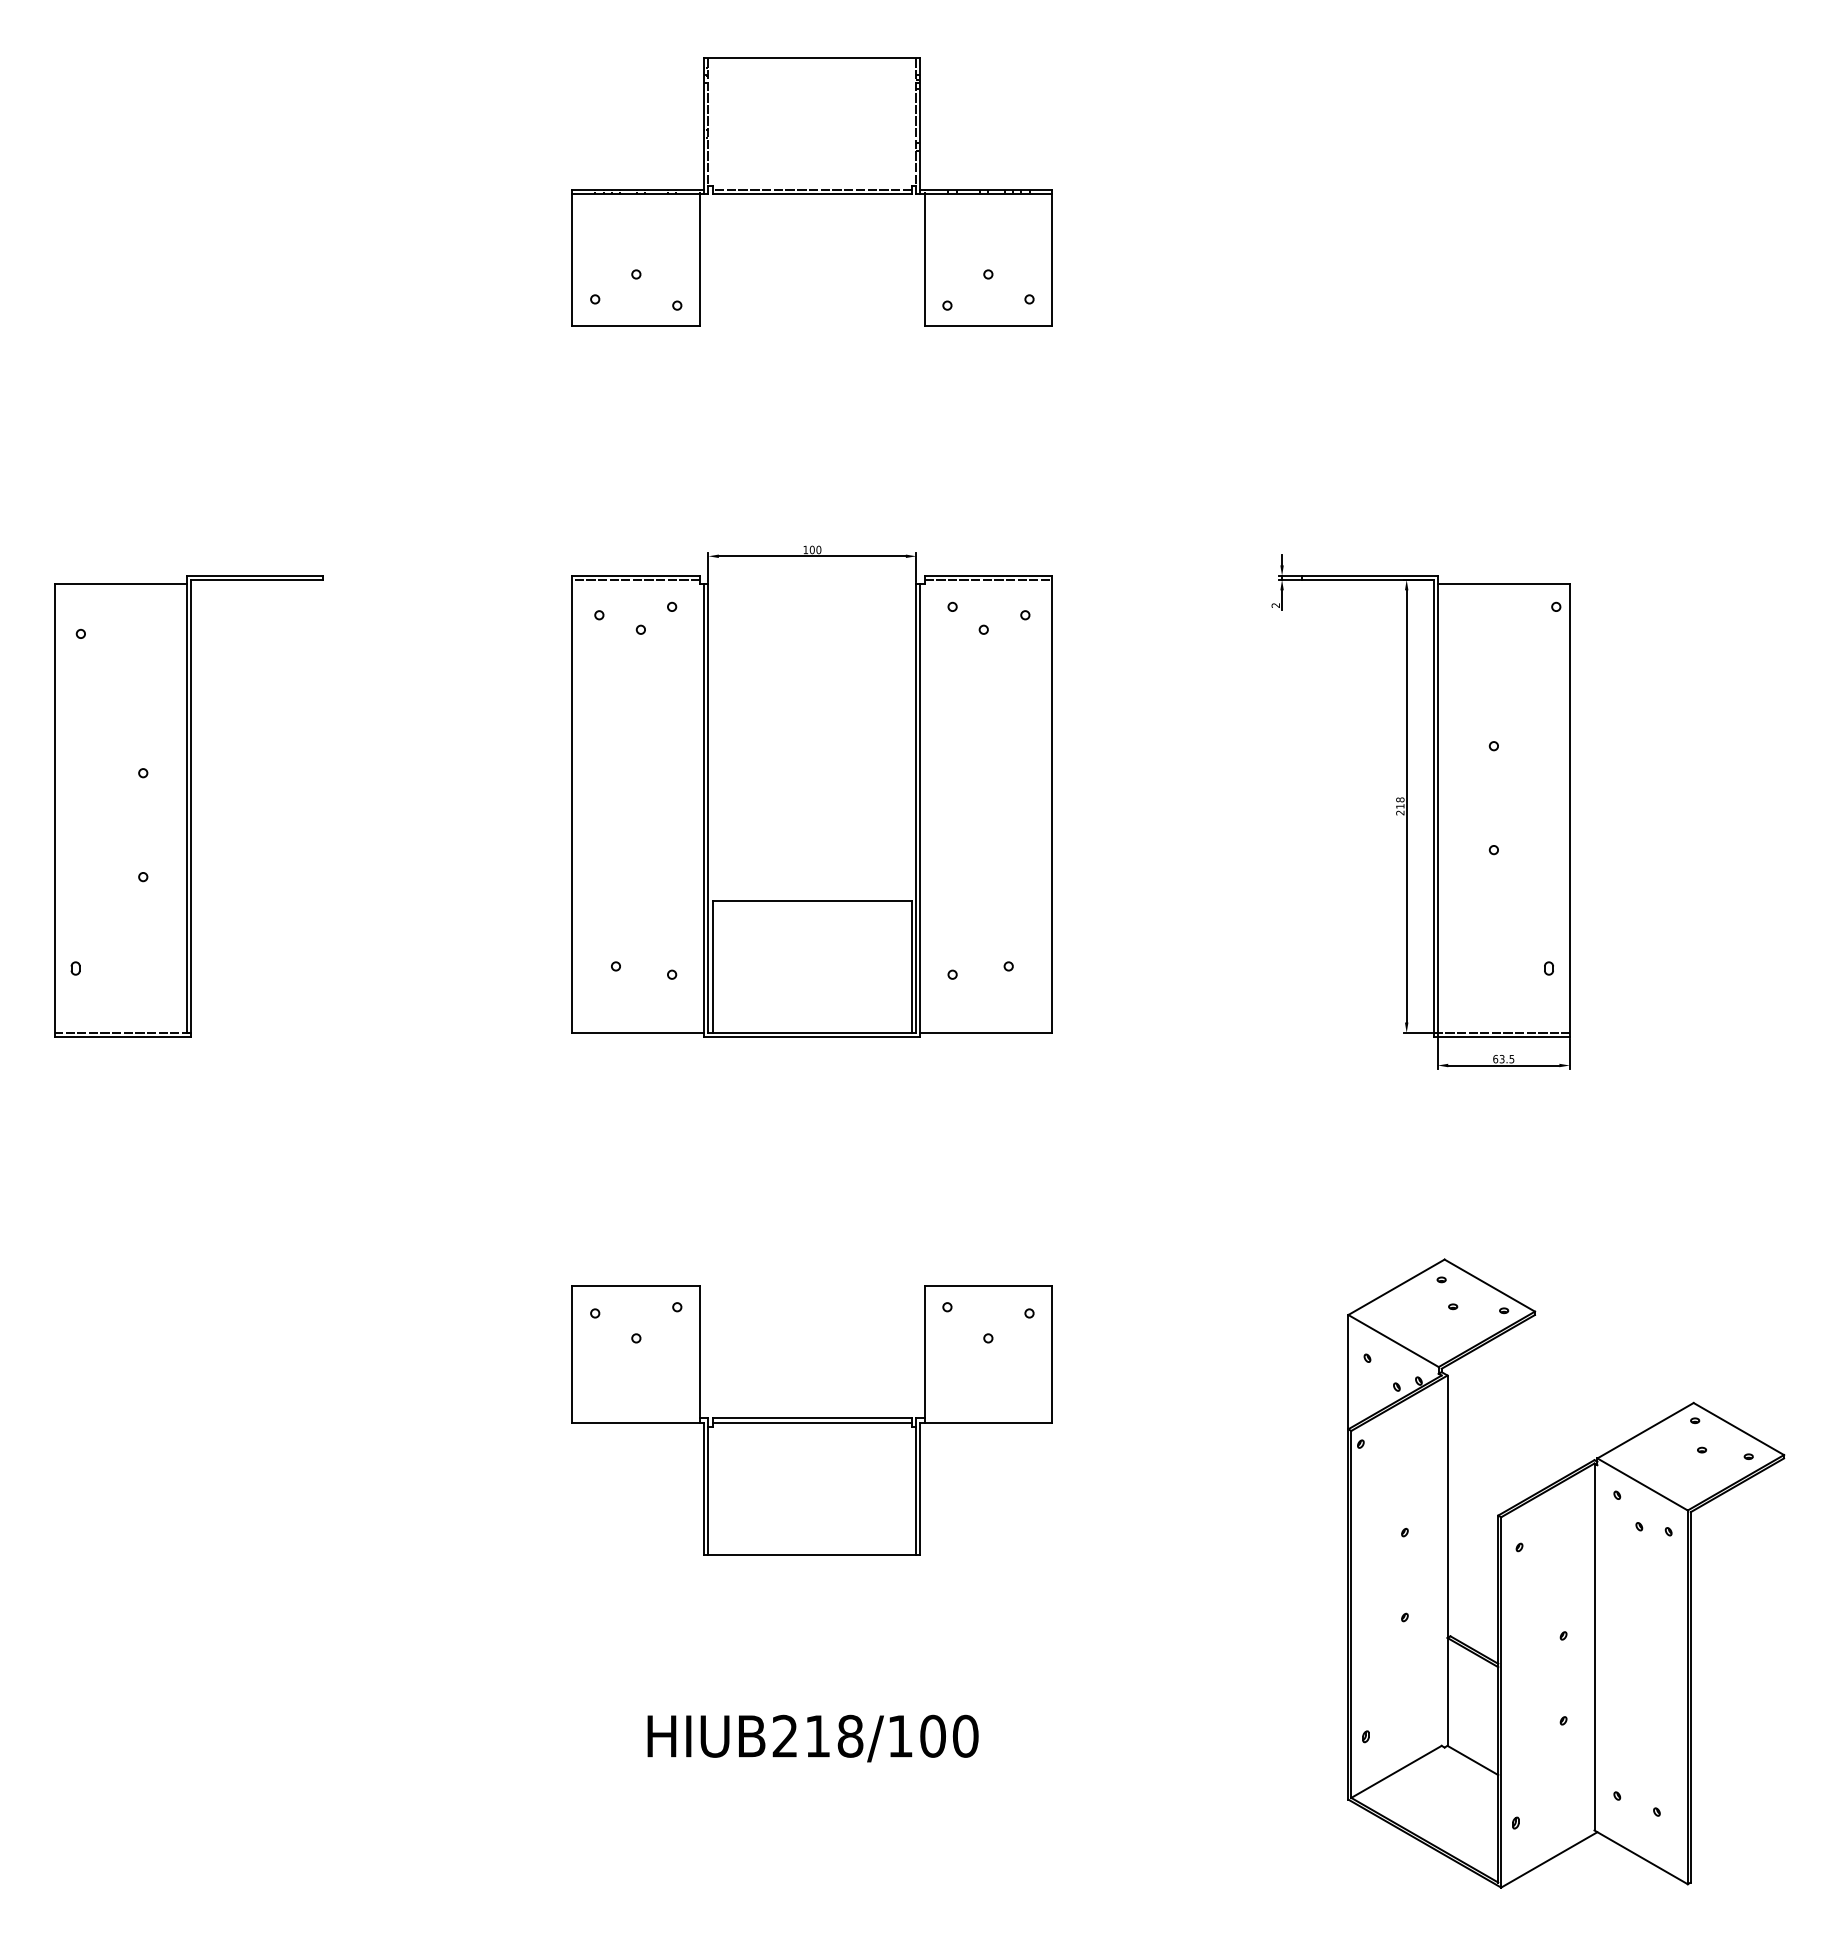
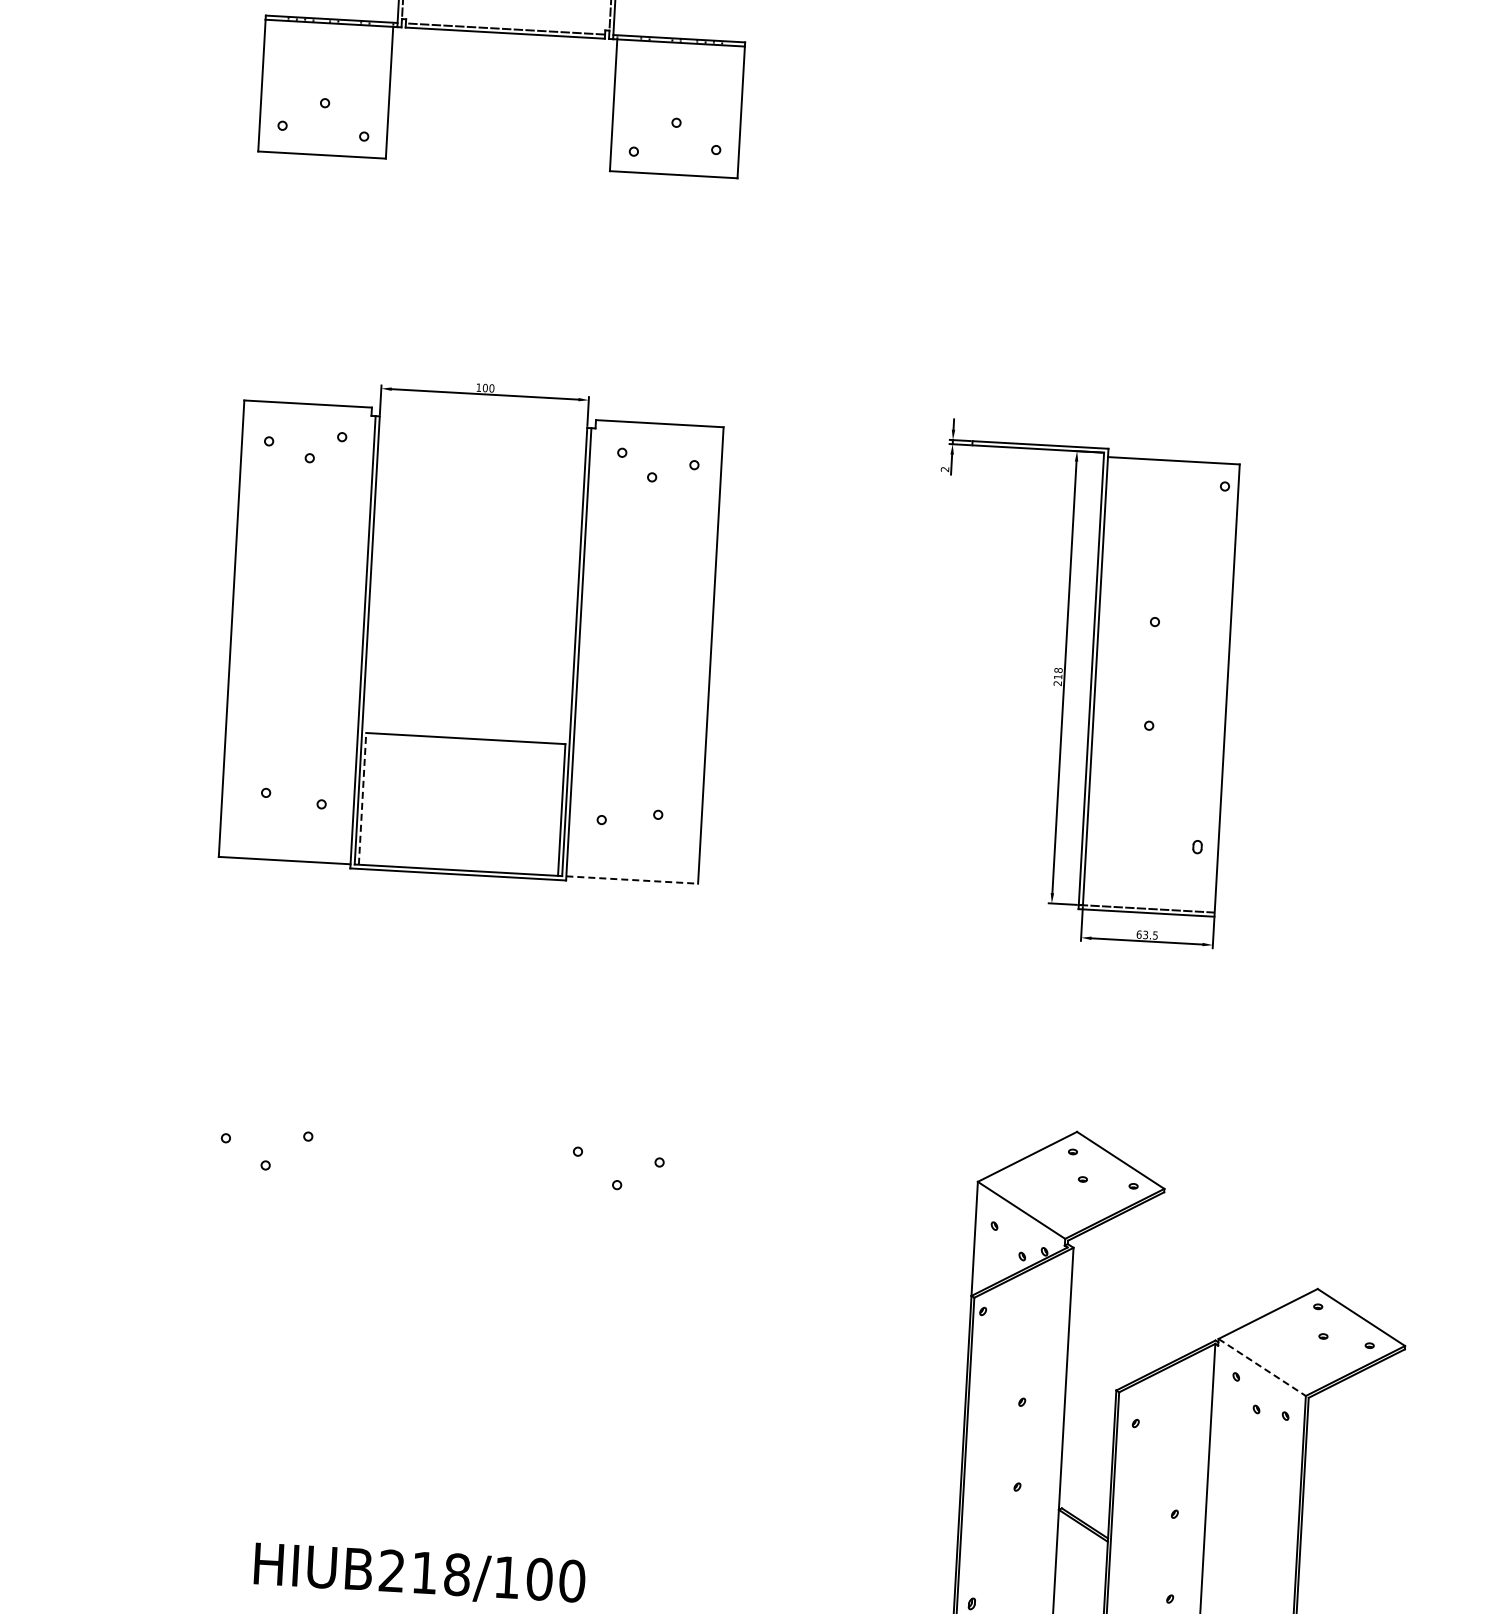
line: (636, 579) -> (308, 407), removed
line: (988, 579) -> (659, 427), removed
line: (712, 966) -> (362, 798), solid -> dashed
line: (986, 1032) -> (632, 879), solid -> dashed
part: (811, 1420) -> (435, 1257), removed
line: (1643, 1484) -> (1263, 1367), solid -> dashed

